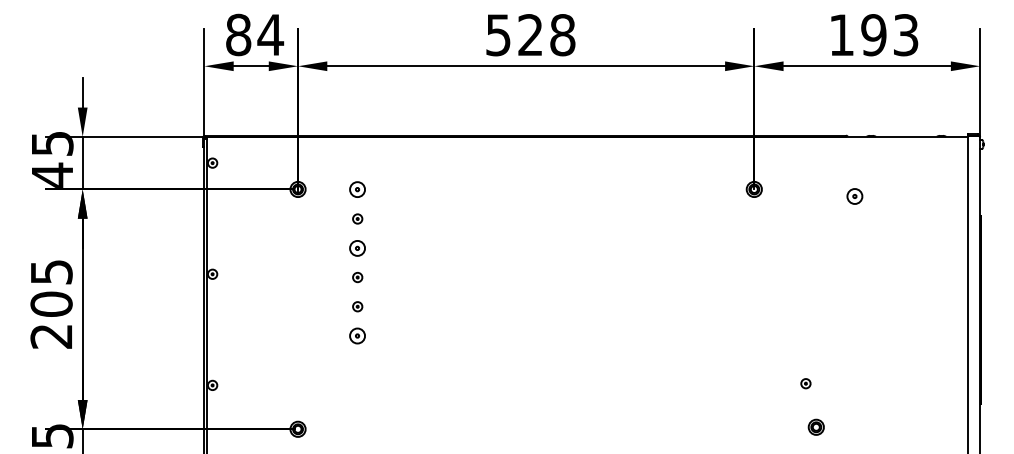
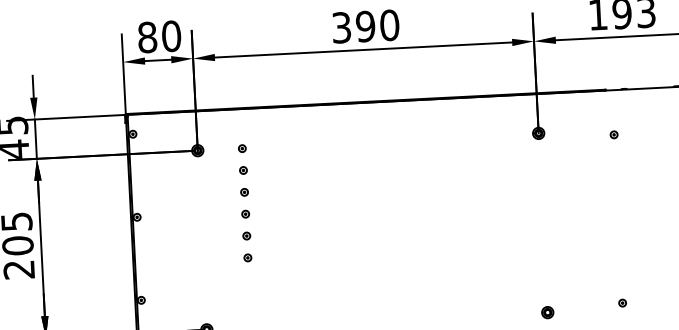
text: (270, 34) -> (171, 35), 84 -> 80
text: (530, 35) -> (365, 26), 528 -> 390
part: (357, 189) -> (242, 148), size x0.62
part: (854, 196) -> (613, 134), size x0.62
part: (357, 247) -> (244, 191), size x0.62
part: (357, 335) -> (247, 257), size x0.62
part: (805, 383) -> (622, 302), moved
part: (815, 426) -> (547, 312), moved

